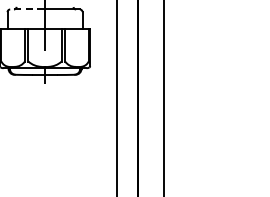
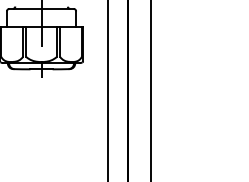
line: (27, 9) -> (25, 8), dashed -> solid

